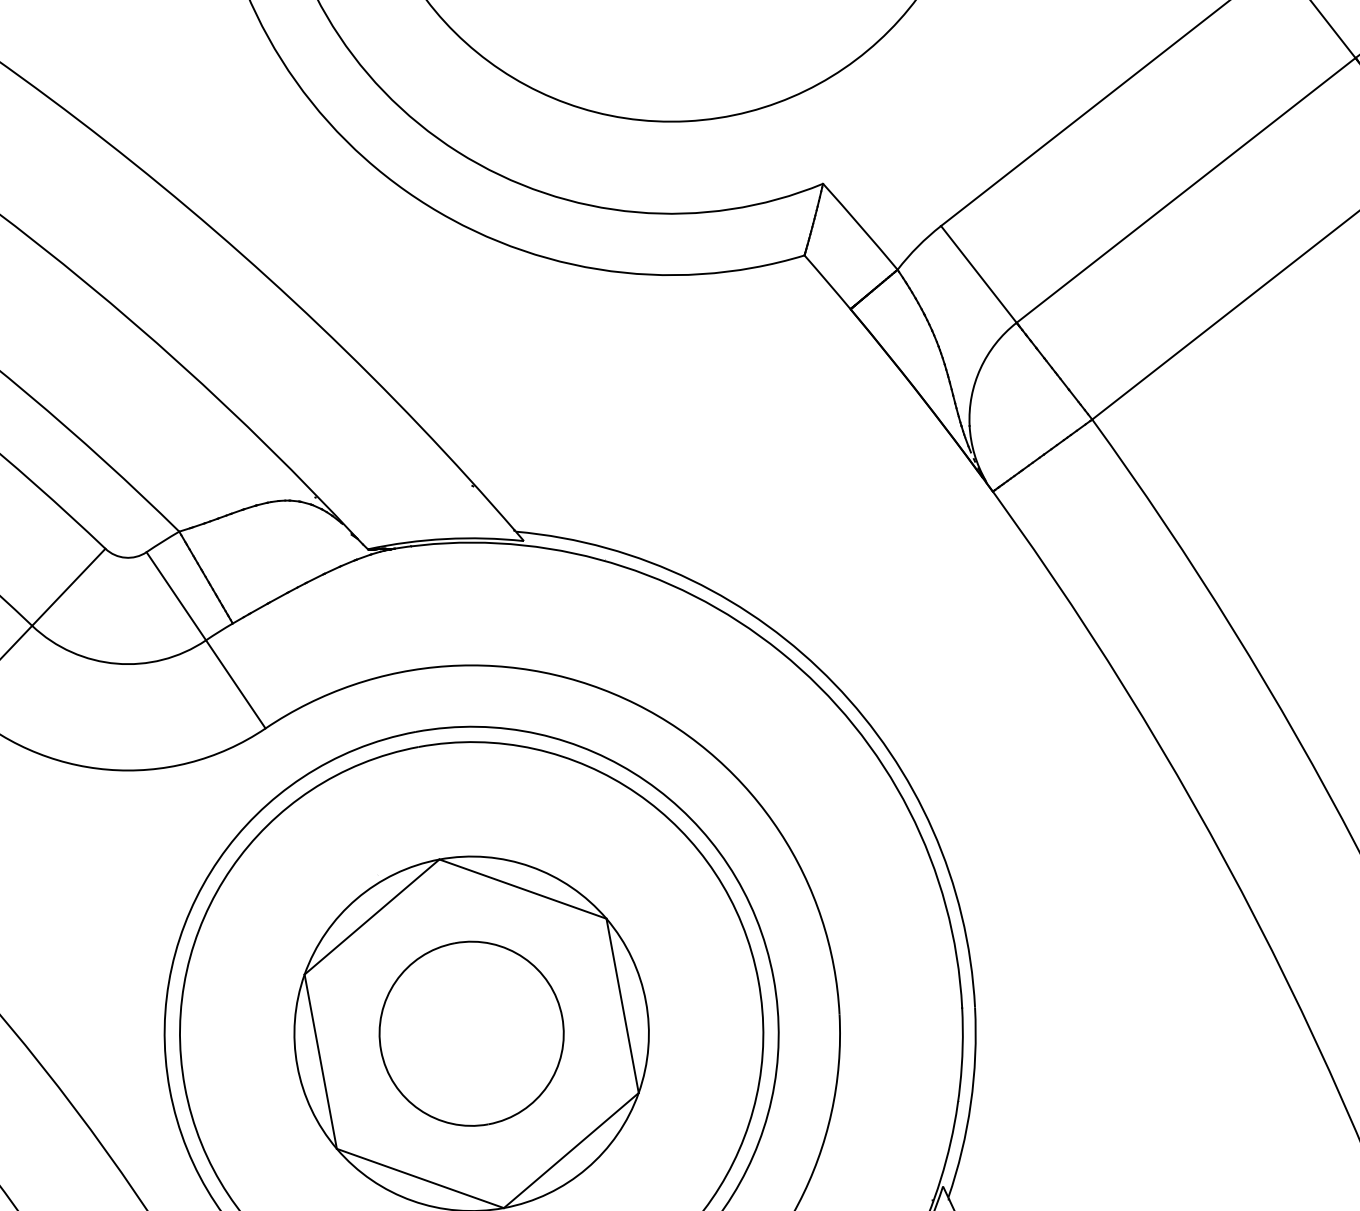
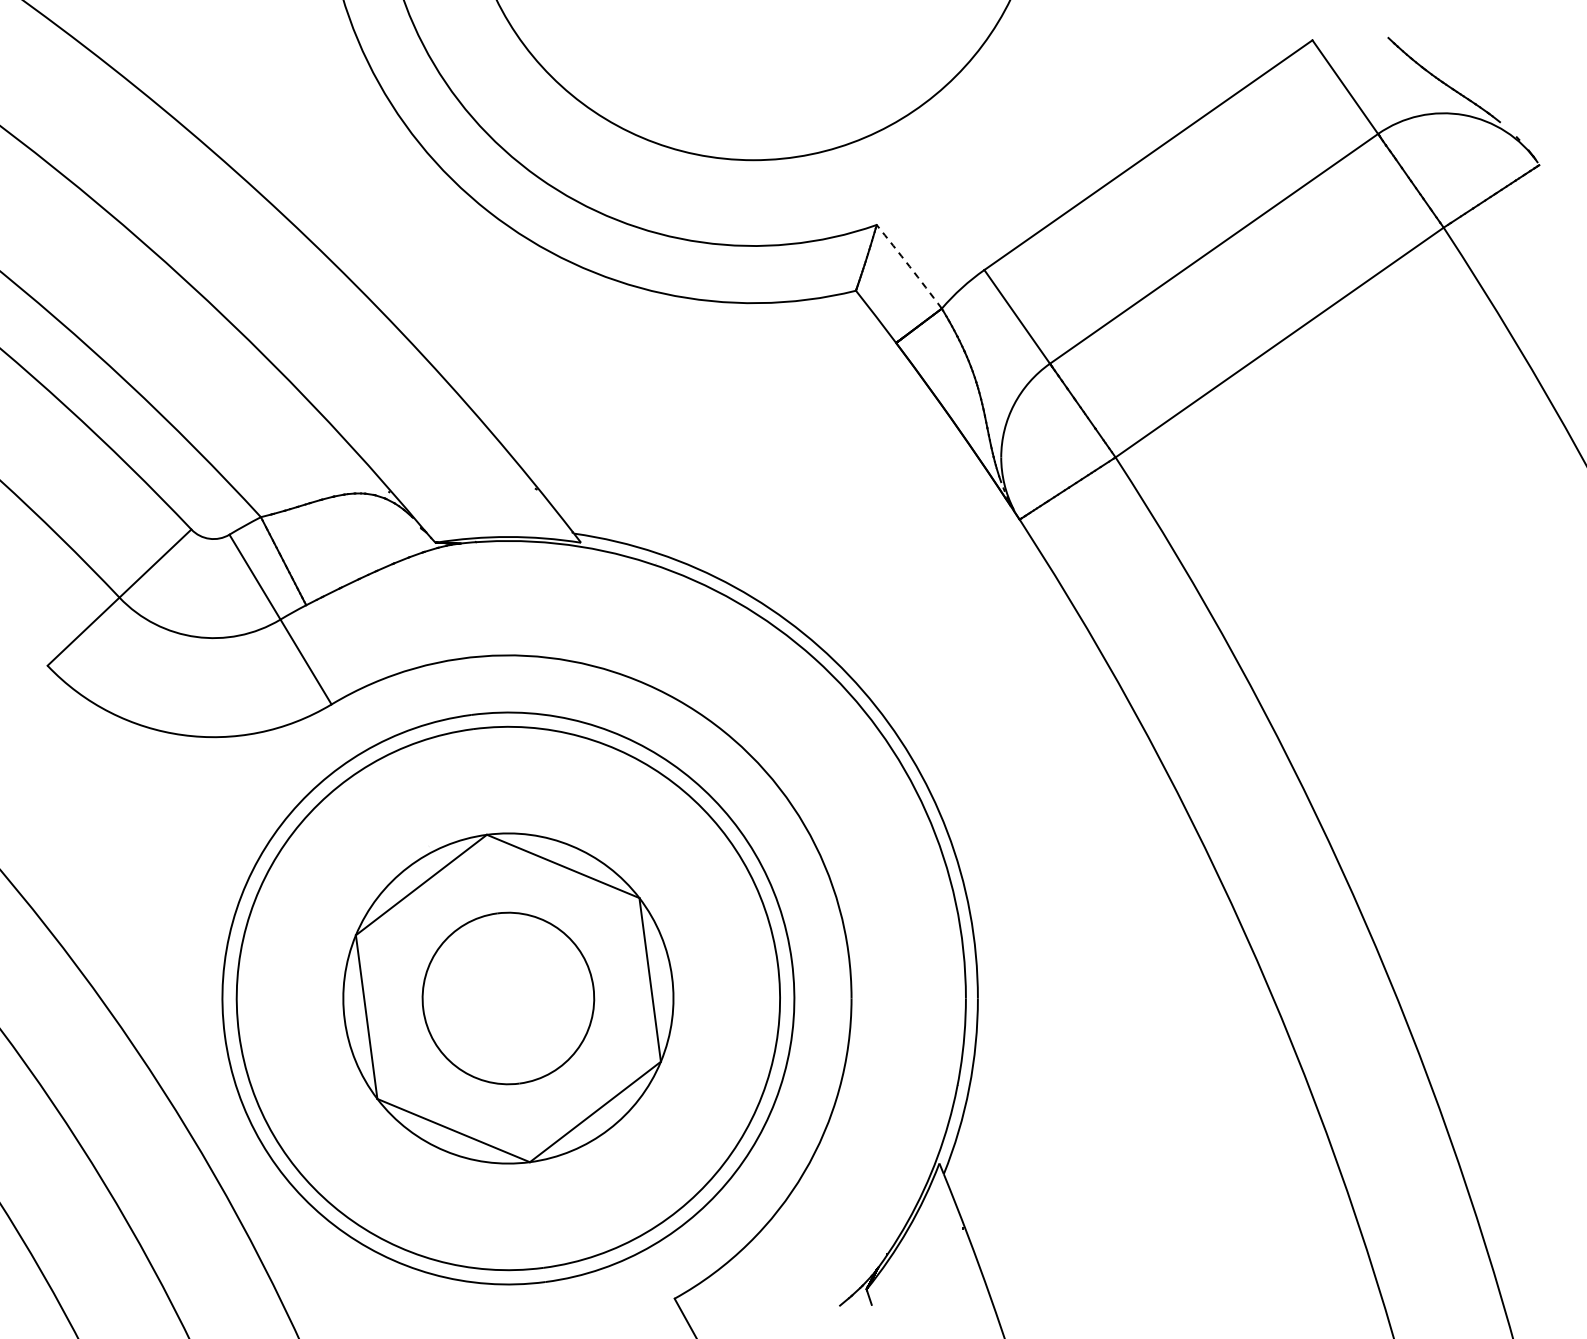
arc: (860, 226) -> (909, 266), solid -> dashed

